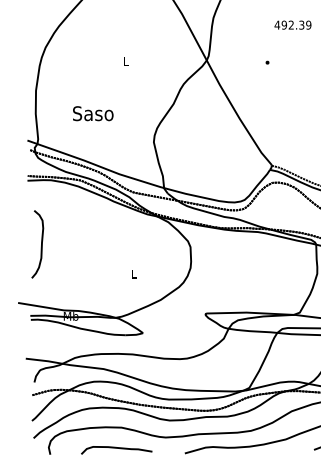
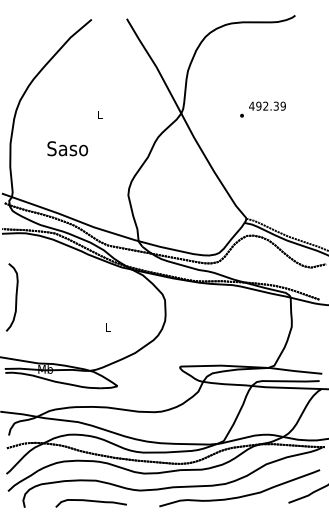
text: (293, 24) -> (267, 105), moved
text: (93, 113) -> (67, 148), moved

